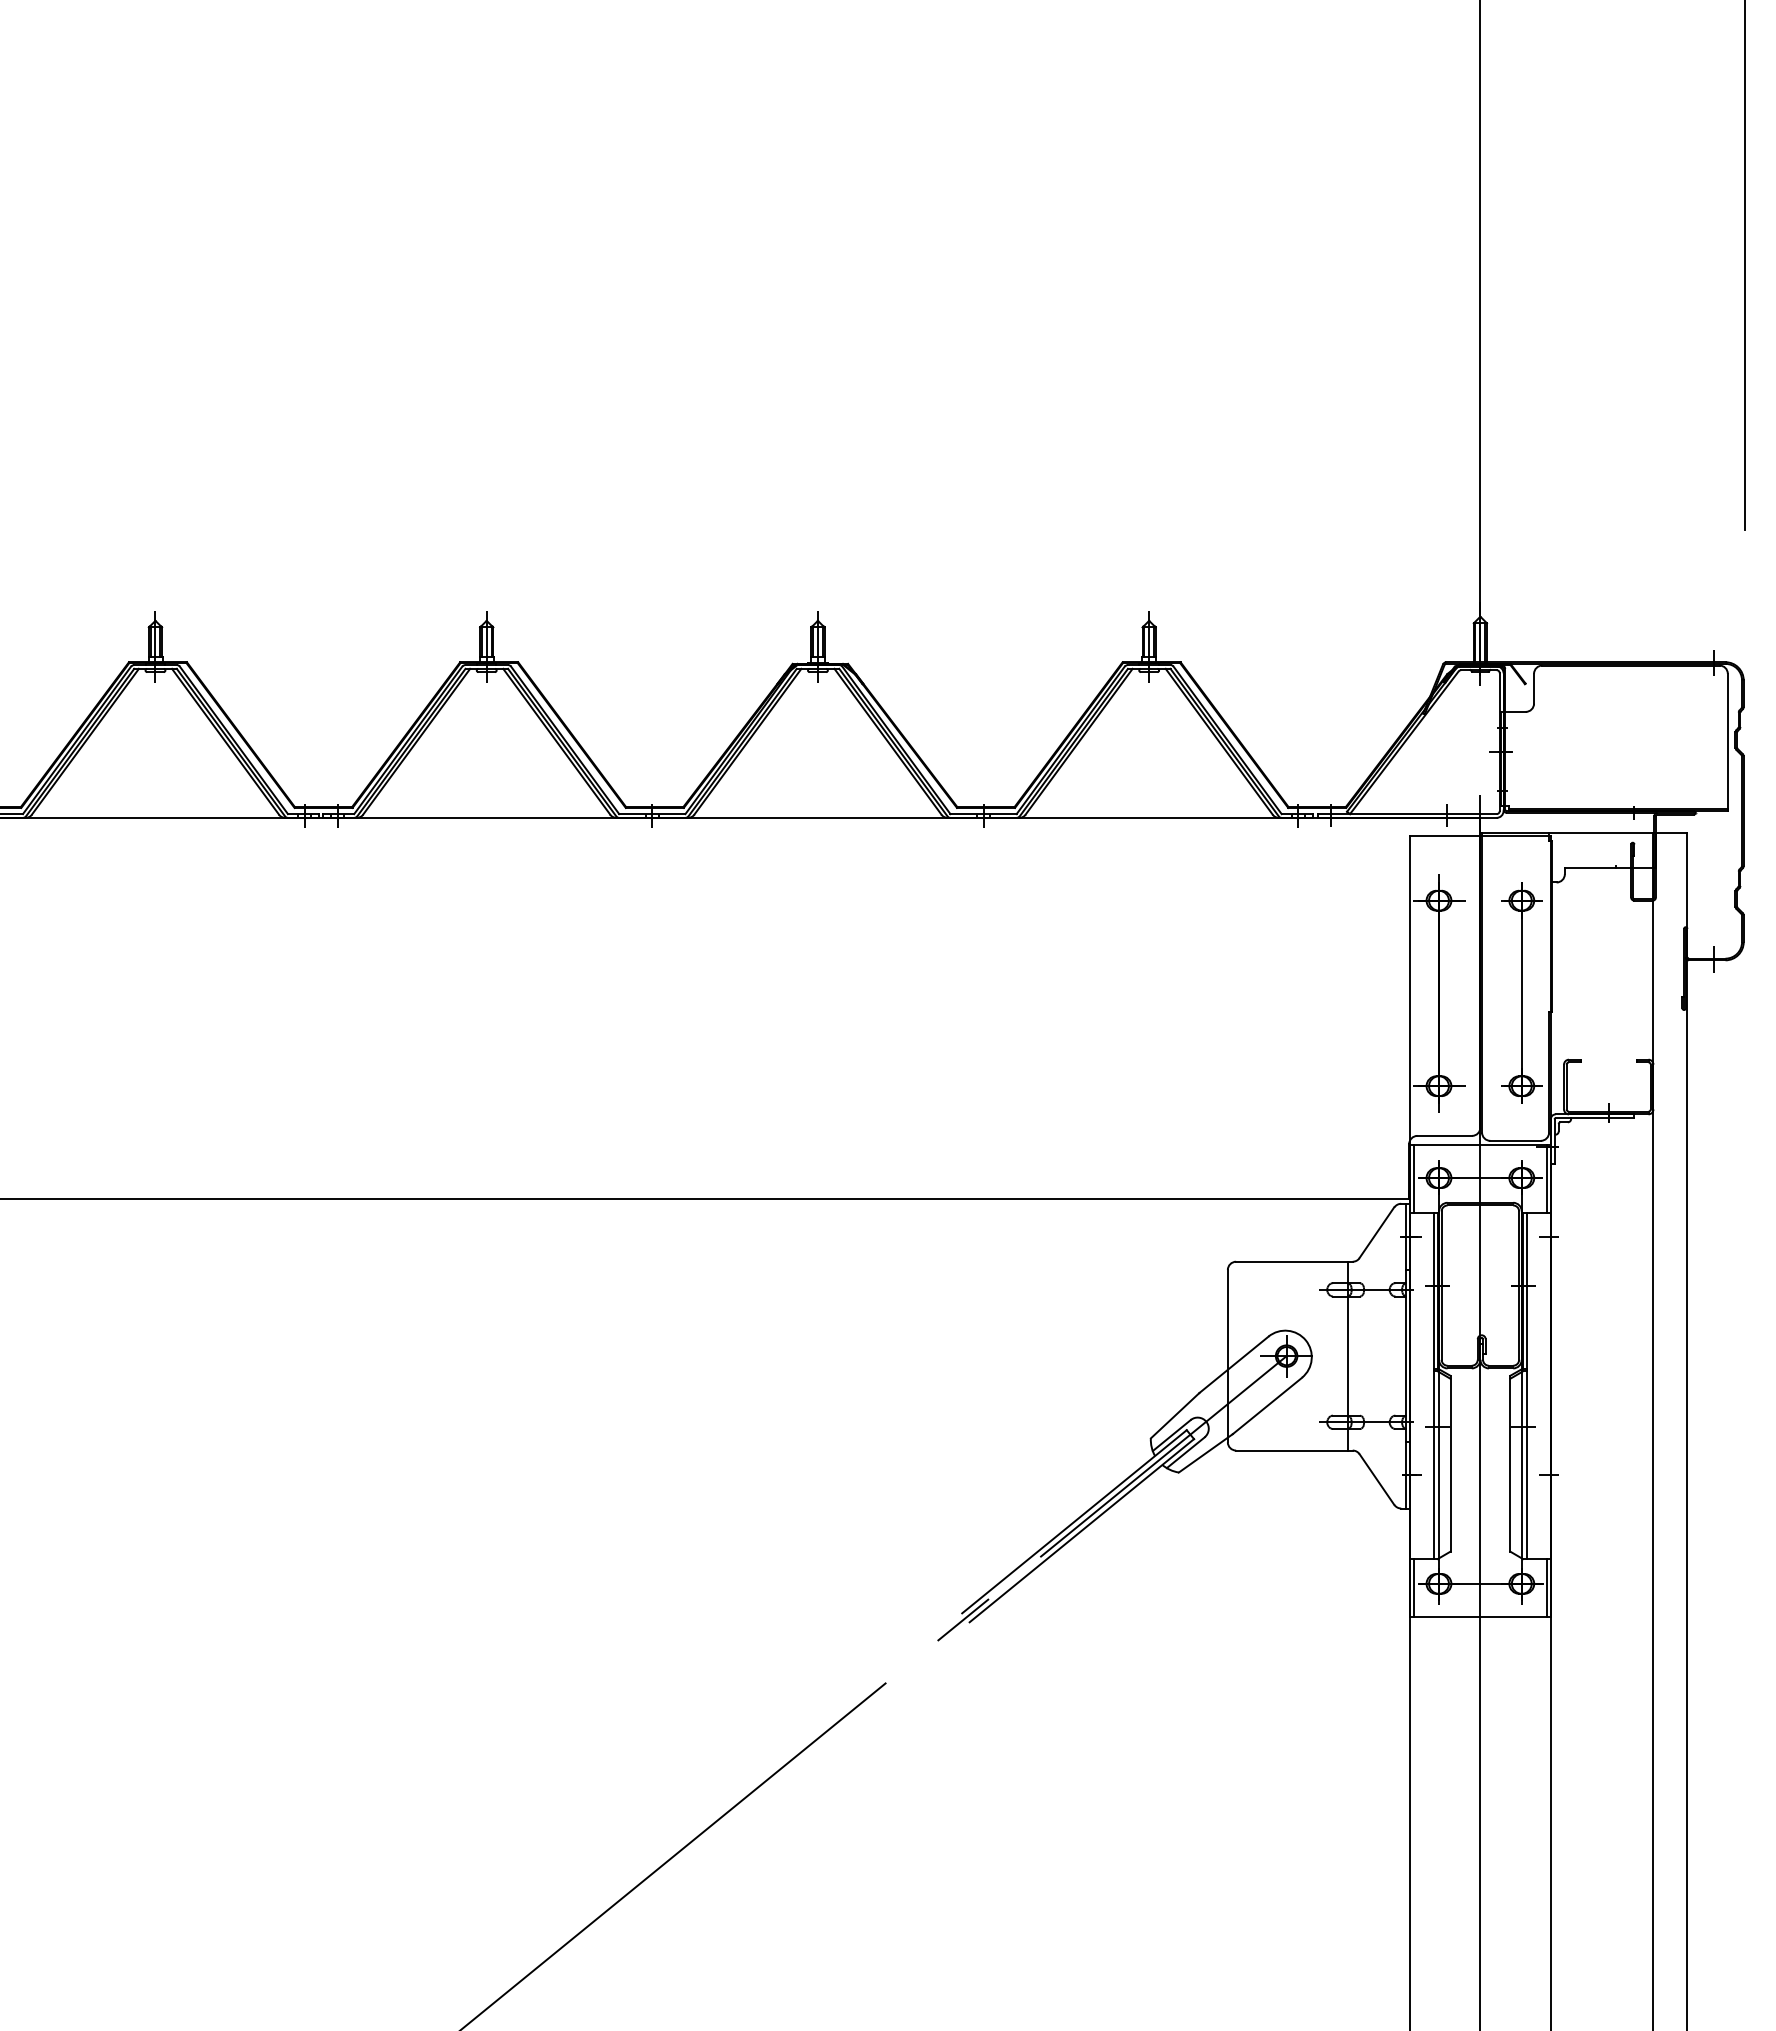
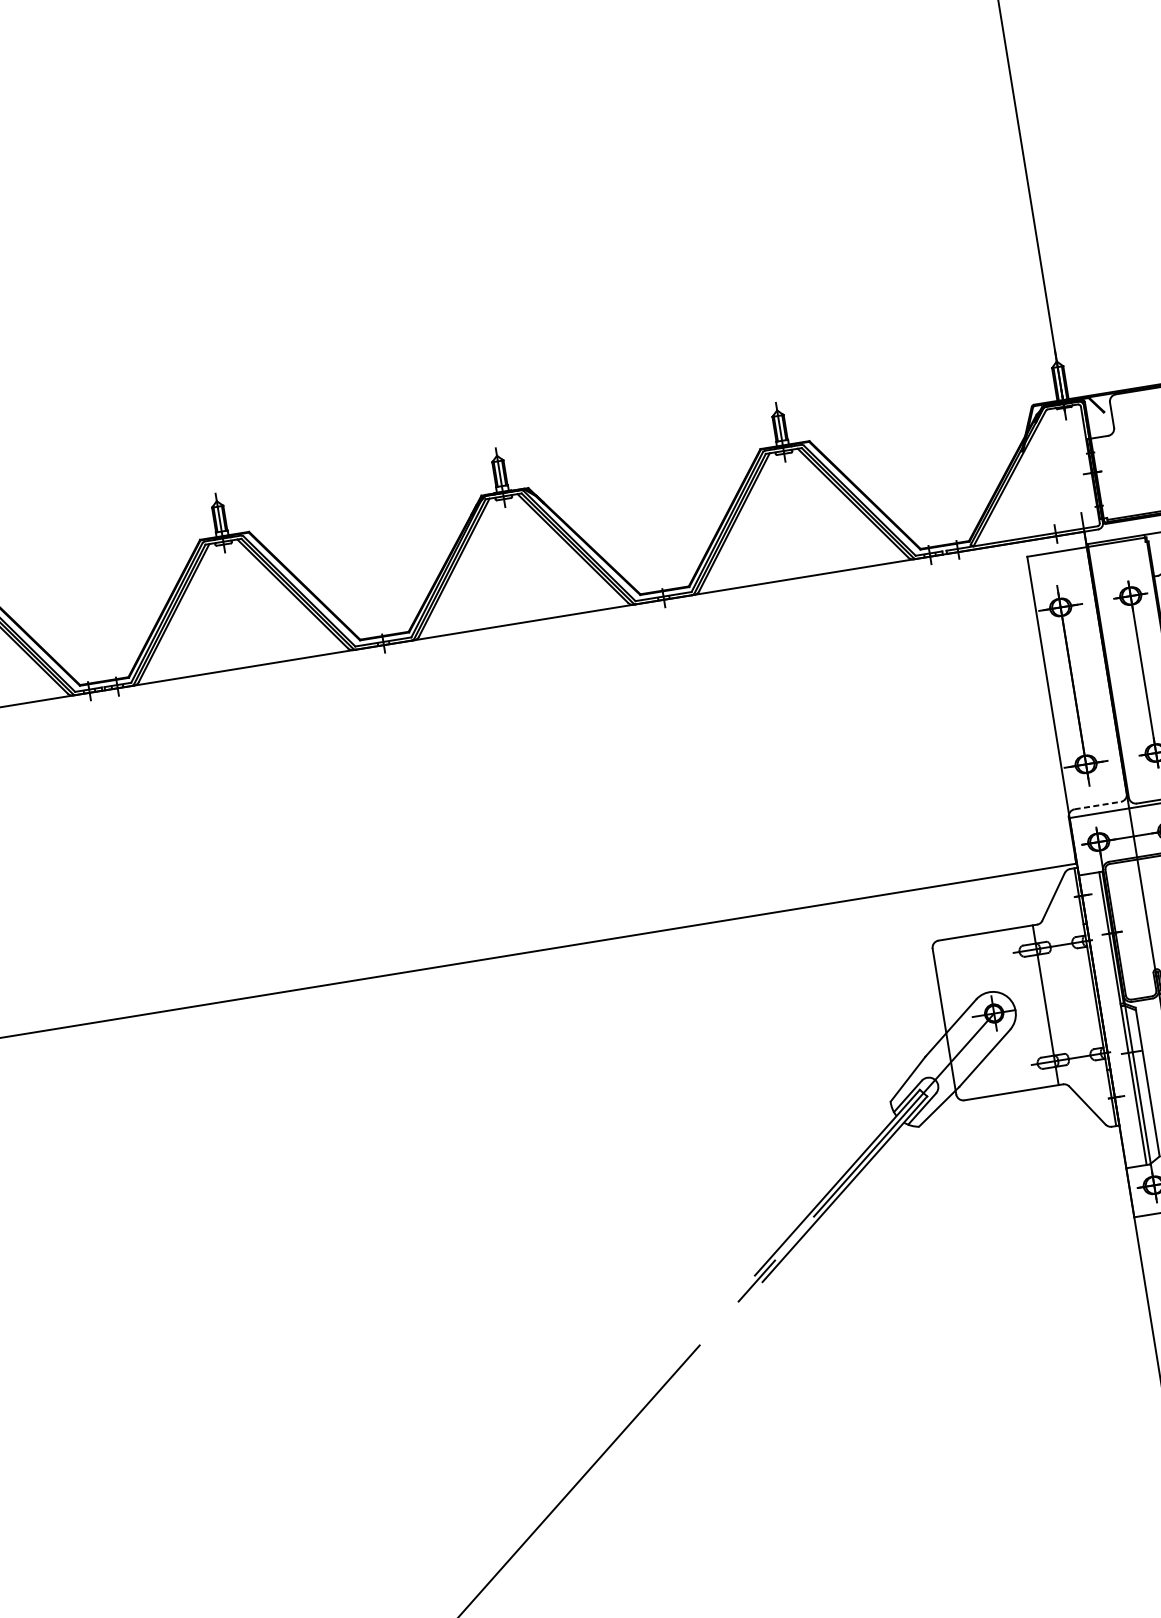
line: (1445, 1135) -> (1098, 805), solid -> dashed
line: (1413, 1178) -> (1077, 845), removed
line: (1413, 1588) -> (1133, 1192), removed

